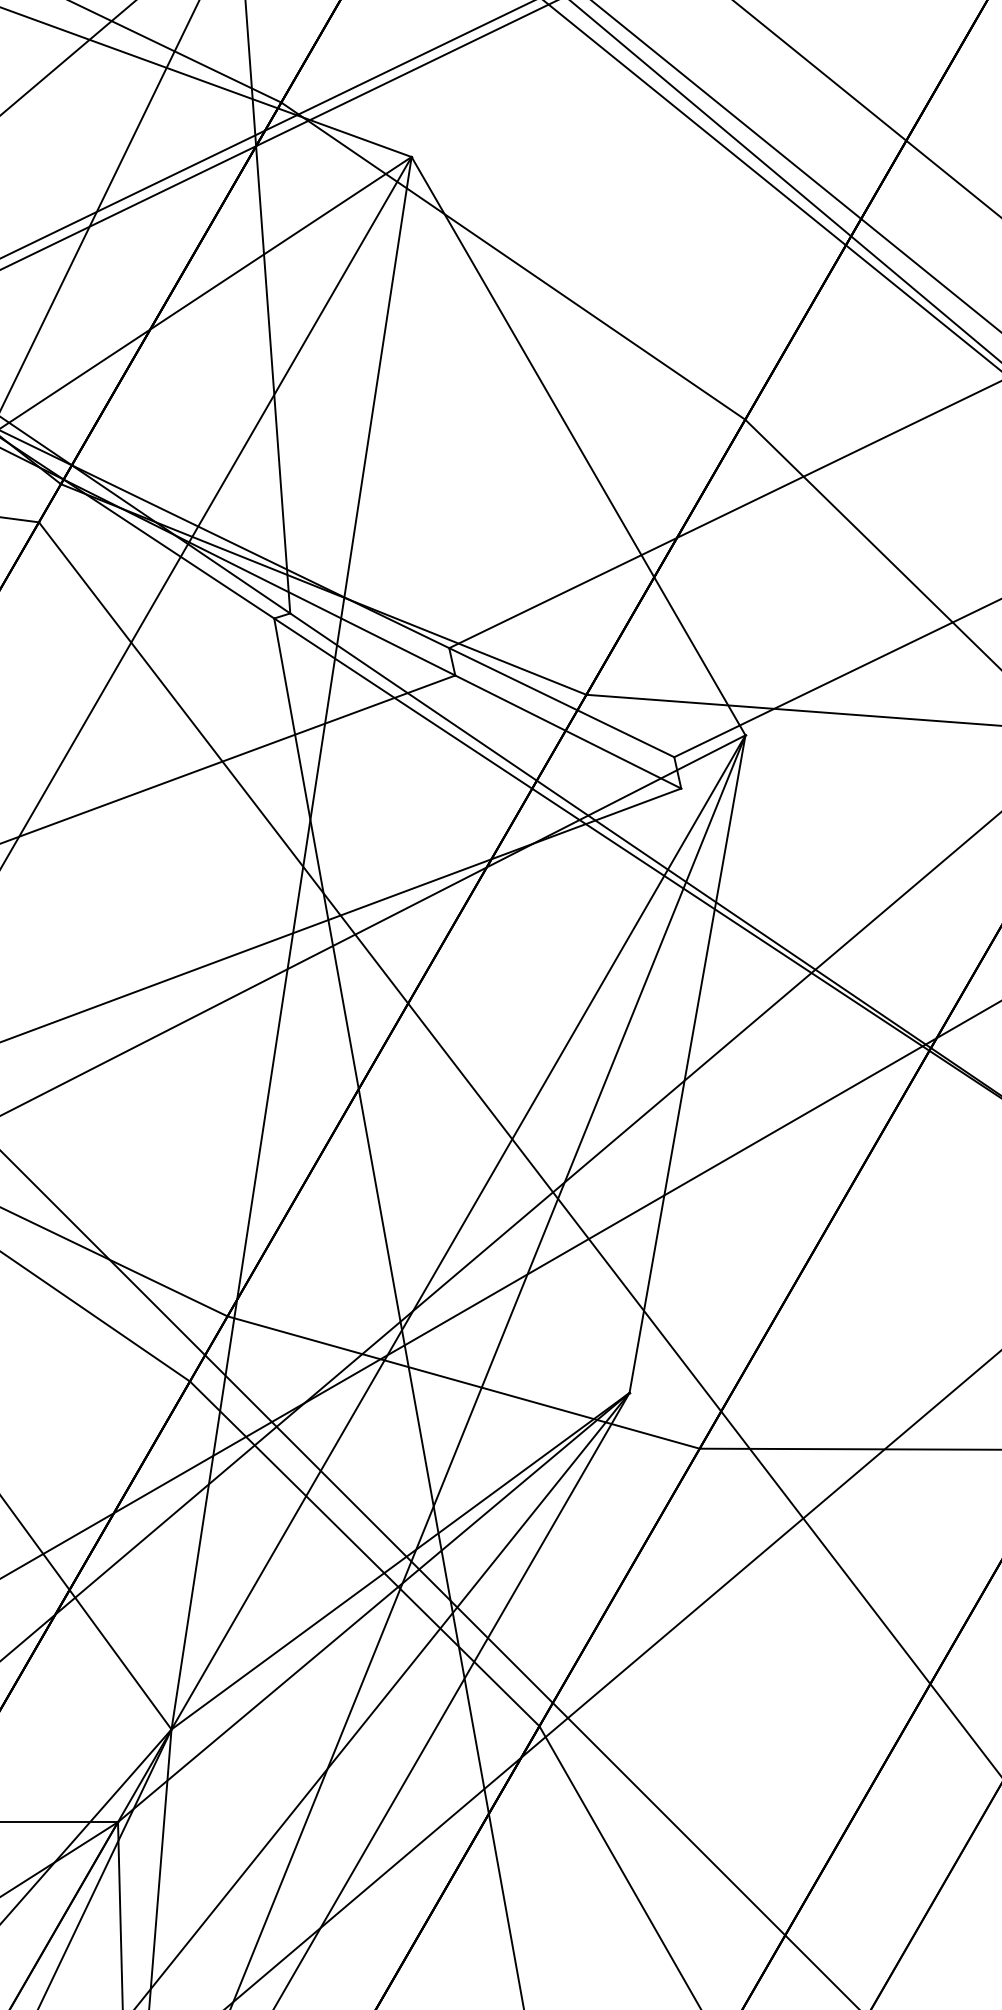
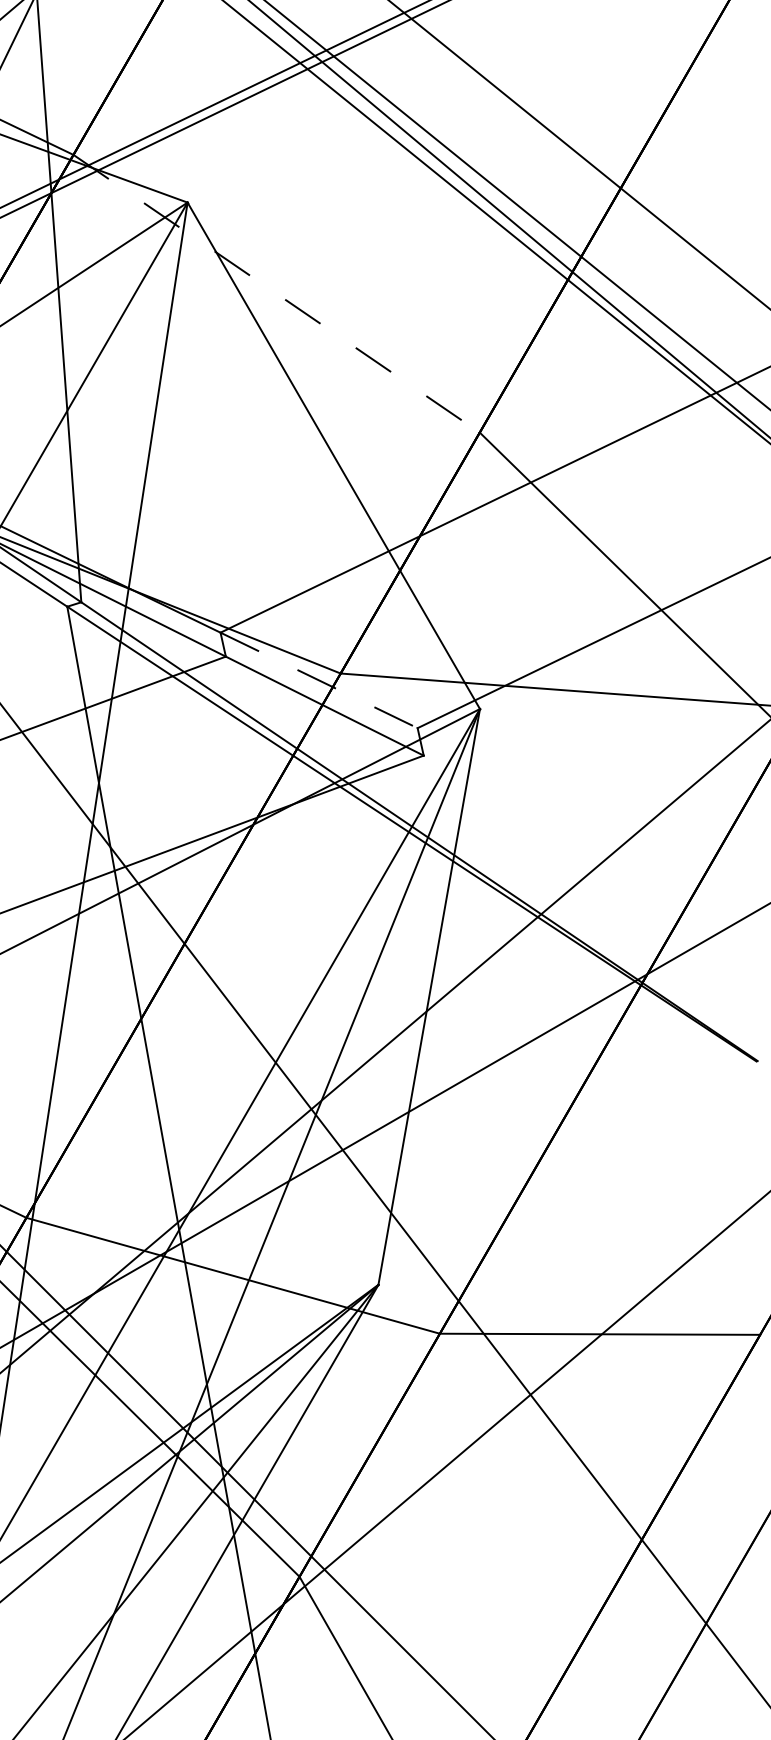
line: (513, 261) -> (276, 294), solid -> dashed
line: (562, 702) -> (319, 680), solid -> dashed

